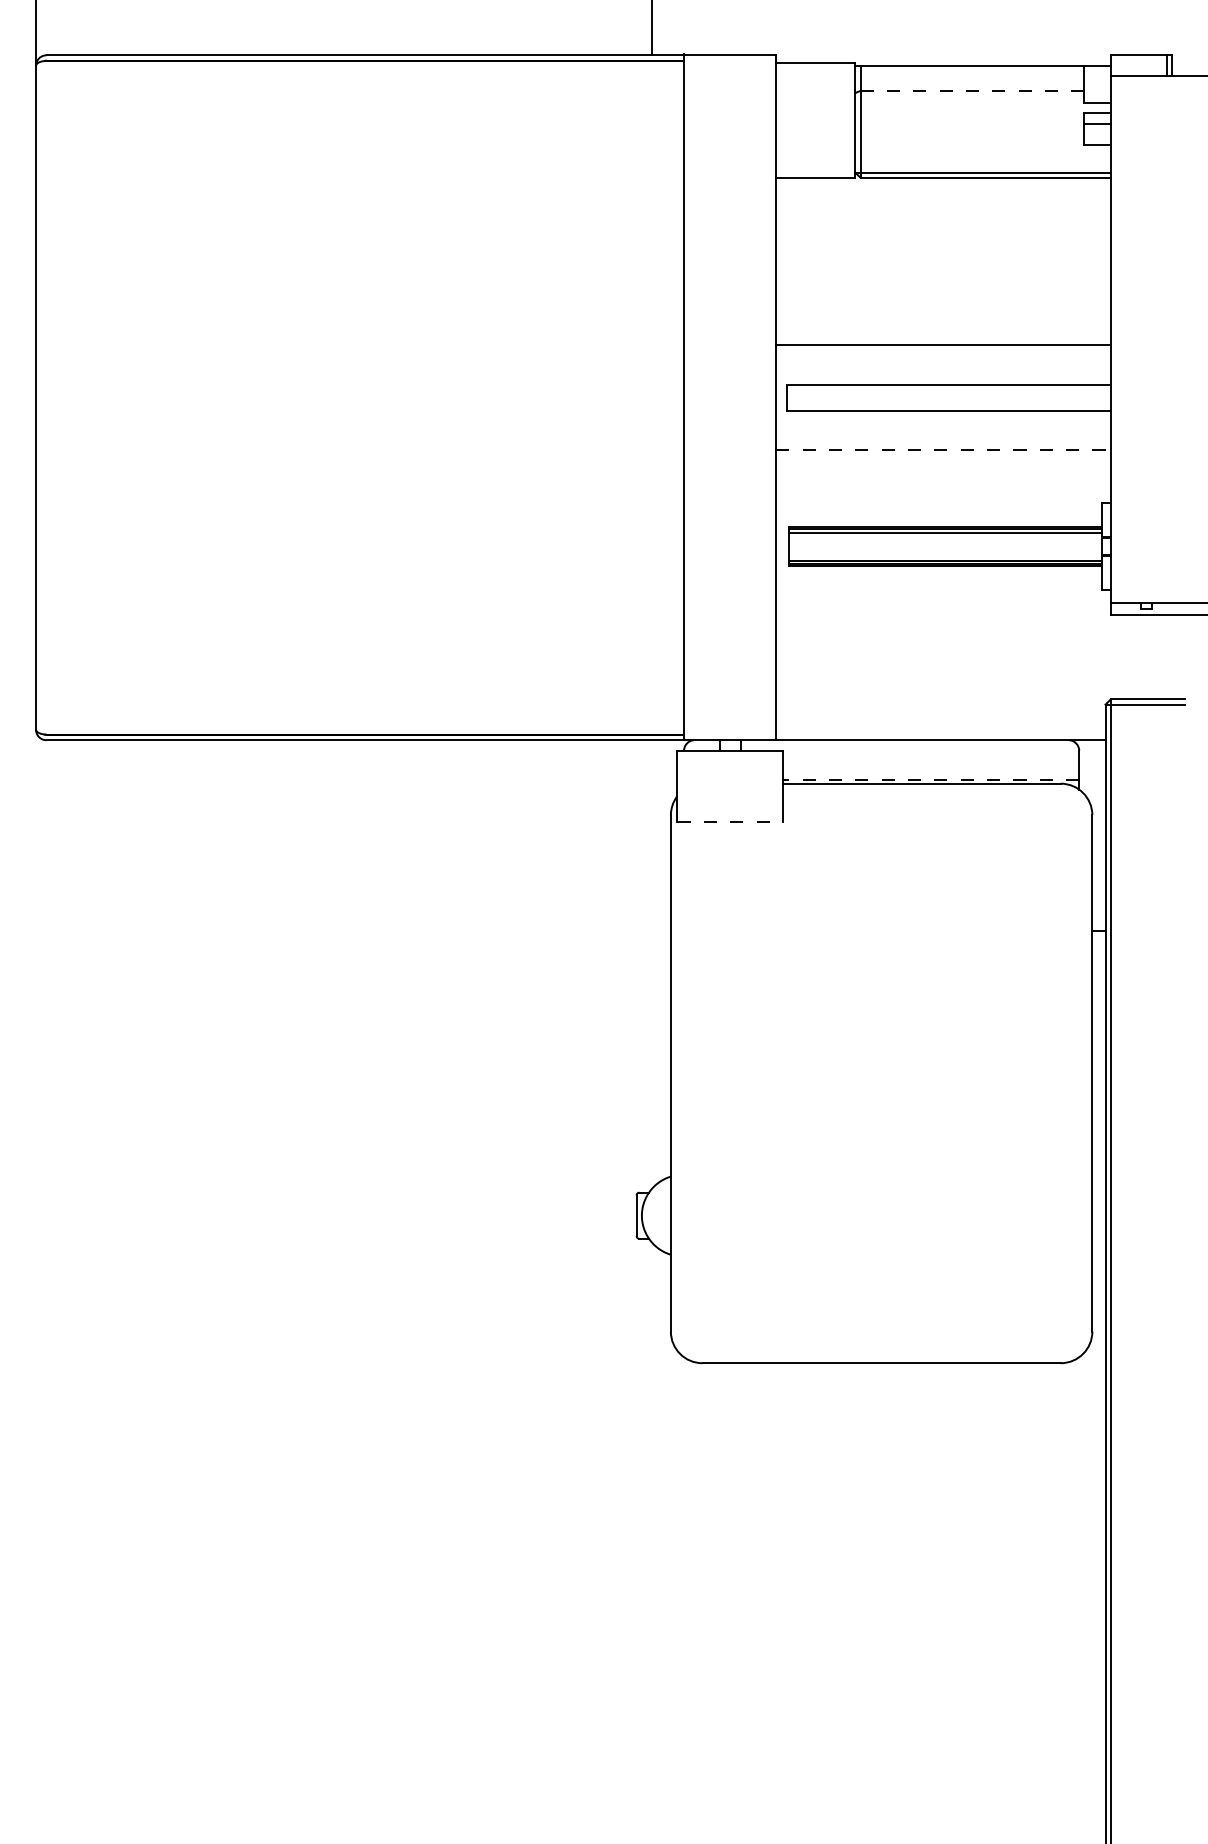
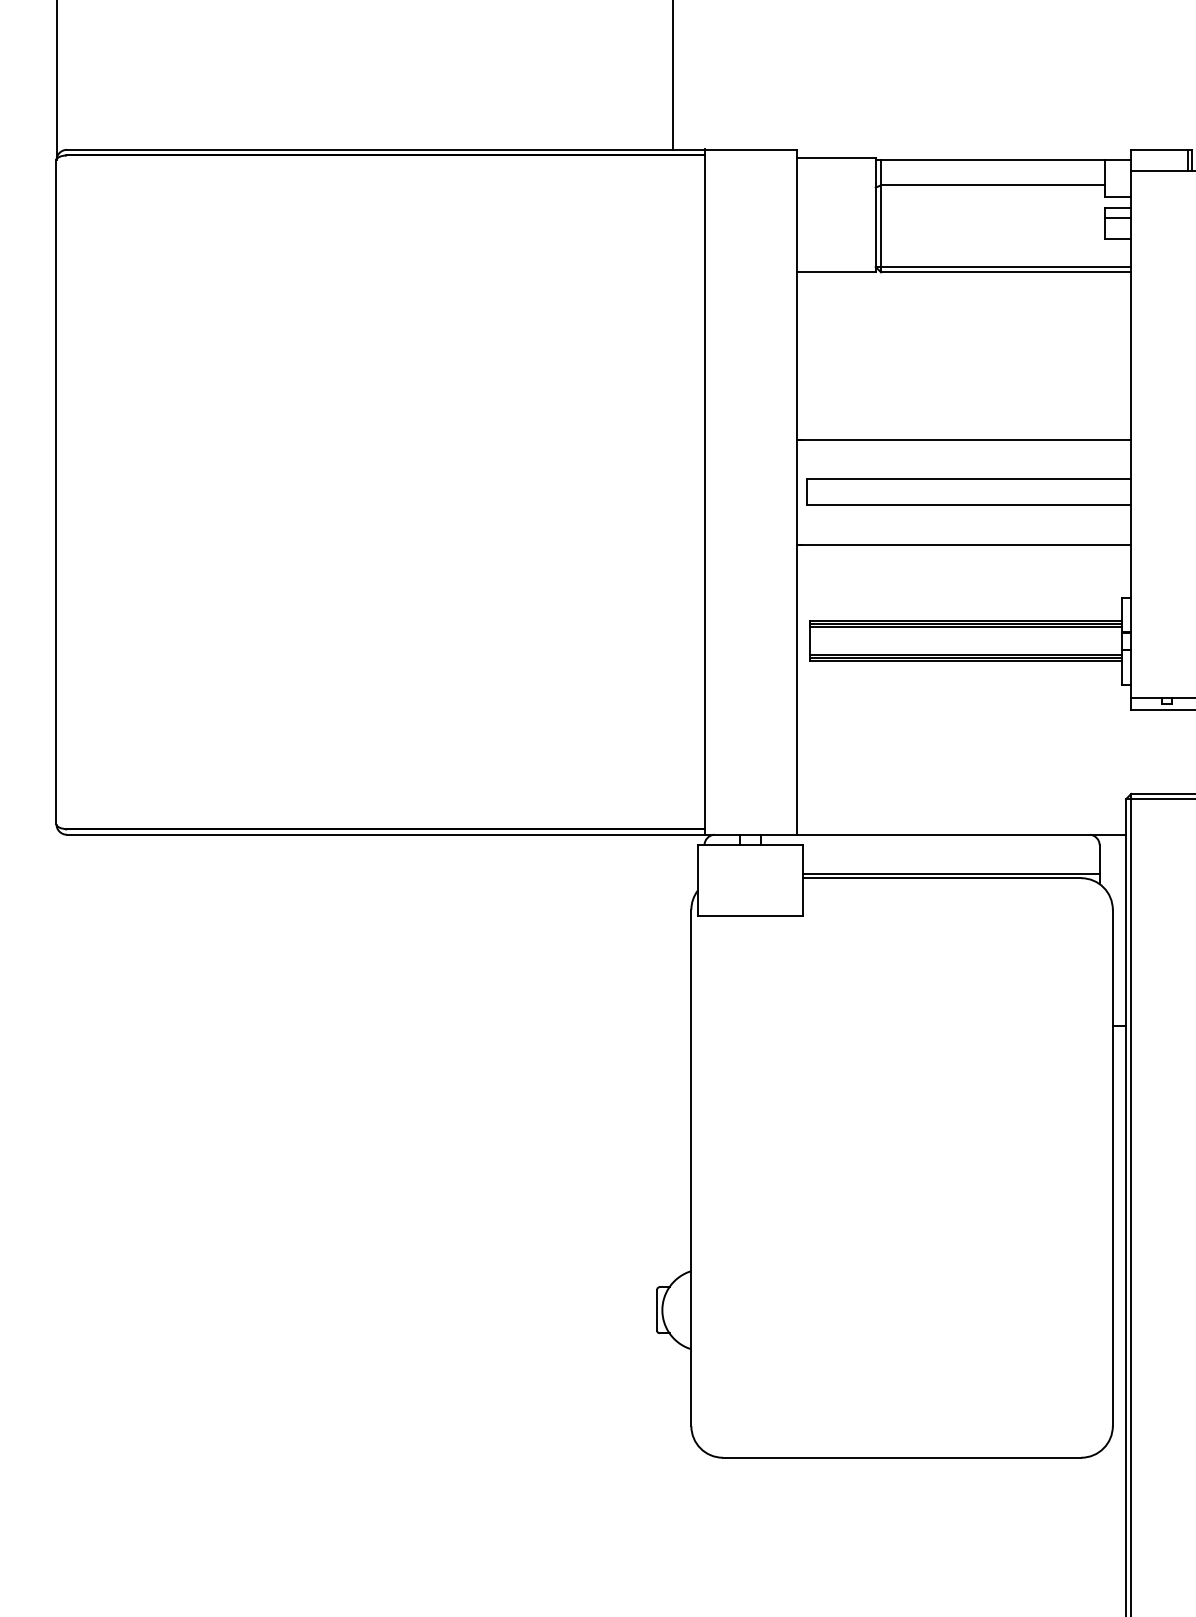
line: (972, 90) -> (992, 185), dashed -> solid
line: (944, 450) -> (964, 545), dashed -> solid
line: (930, 779) -> (950, 874), dashed -> solid
line: (730, 821) -> (750, 916), dashed -> solid

